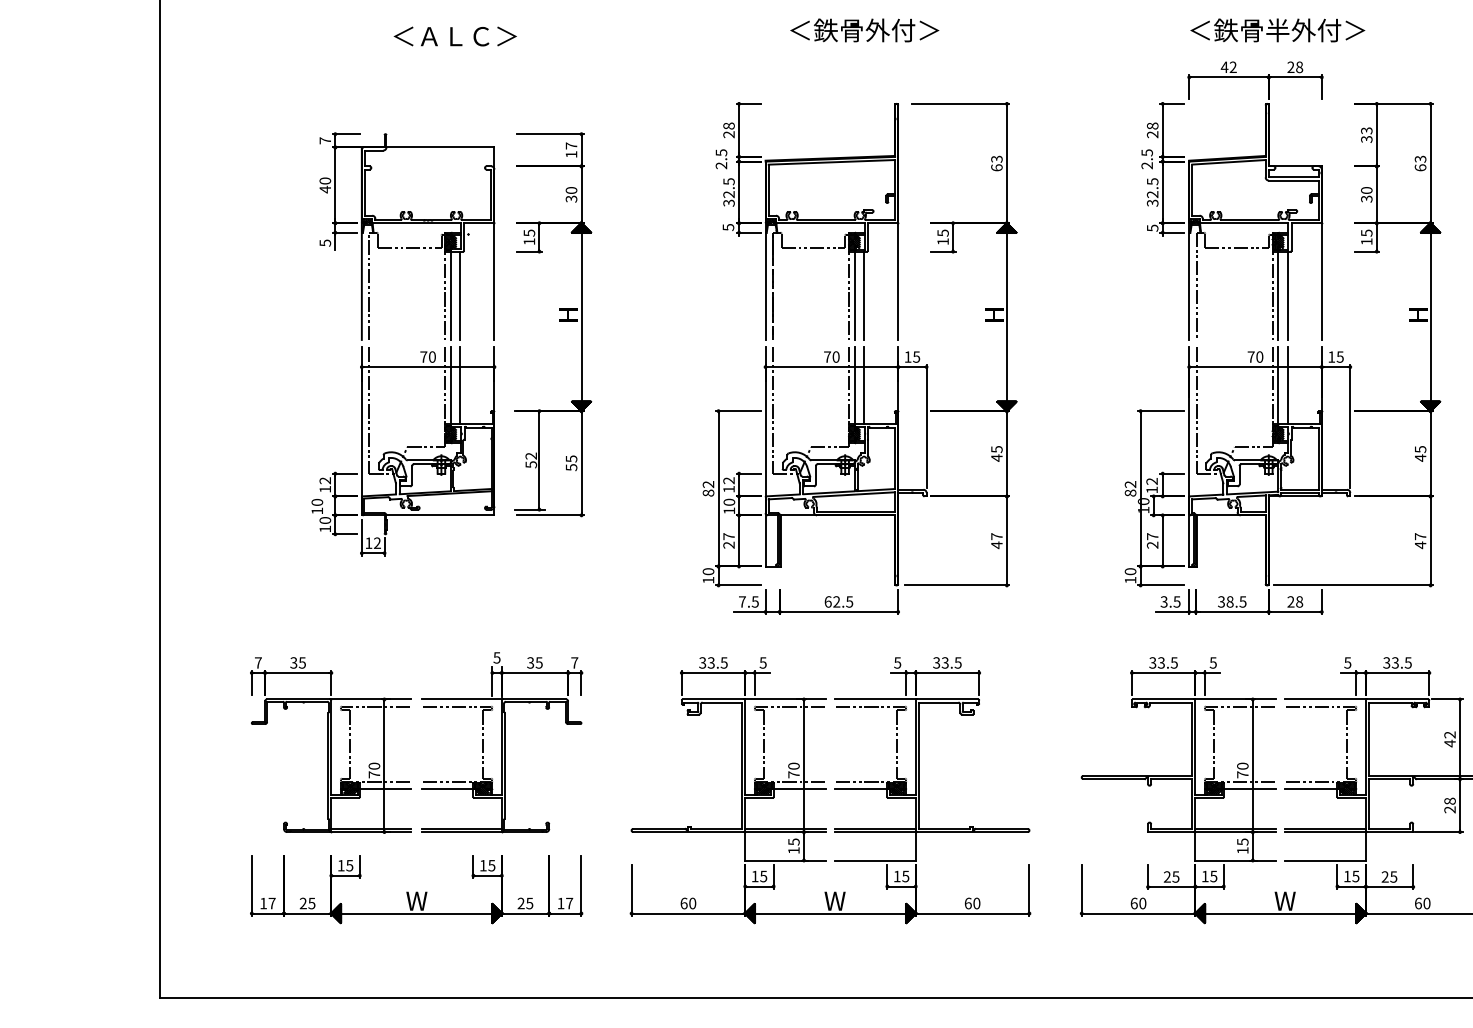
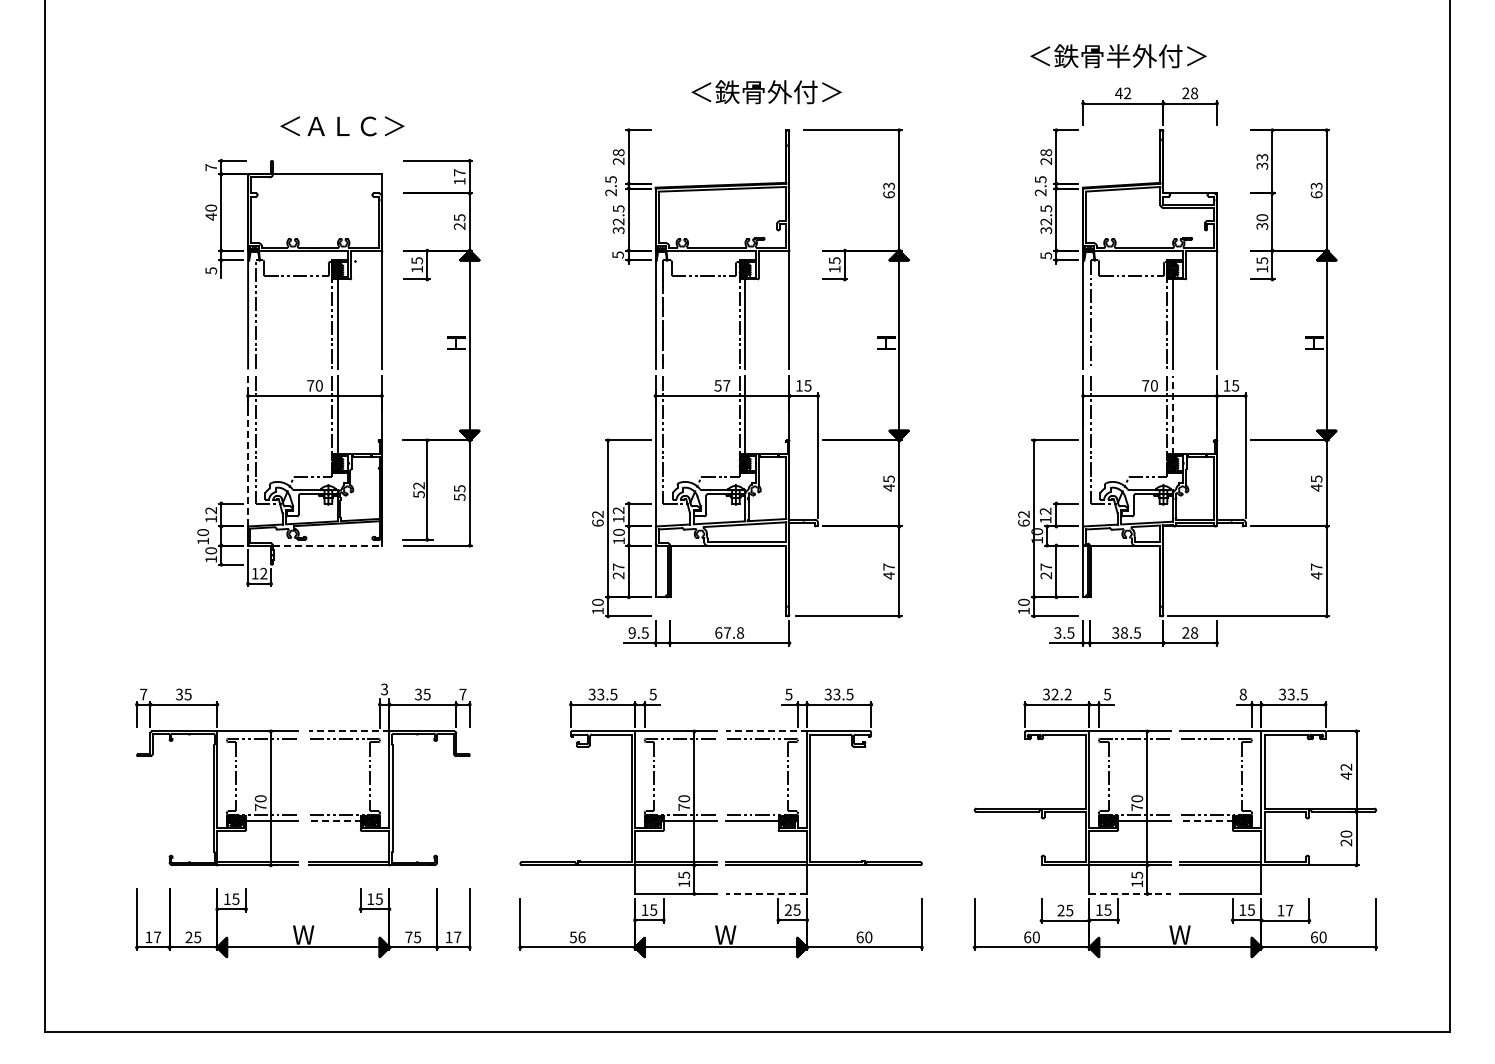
text: (864, 30) -> (766, 92), moved
text: (1277, 30) -> (1118, 56), moved
text: (455, 36) -> (342, 126), moved
text: (571, 194) -> (459, 221), 30 -> 25
line: (460, 295) -> (347, 323), removed
line: (864, 295) -> (755, 323), removed
line: (1287, 295) -> (1182, 323), removed
text: (831, 356) -> (722, 385), 70 -> 57
line: (460, 385) -> (347, 414), removed
line: (864, 385) -> (755, 414), removed
line: (1278, 385) -> (1173, 414), solid -> dashed
line: (1287, 385) -> (1182, 414), removed
line: (362, 431) -> (248, 460), solid -> dashed
text: (708, 492) -> (597, 522), 82 -> 62
text: (1130, 492) -> (1023, 522), 82 -> 62
line: (440, 515) -> (327, 545), solid -> dashed
text: (741, 601) -> (631, 632), 7.5 -> 9.5
text: (842, 601) -> (733, 632), 62.5 -> 67.8
text: (496, 656) -> (384, 688), 5 -> 3
text: (1167, 662) -> (1061, 694), 33.5 -> 32.2
text: (1347, 662) -> (1242, 694), 5 -> 8
line: (462, 699) -> (349, 731), solid -> dashed
line: (875, 699) -> (766, 731), solid -> dashed
line: (448, 788) -> (335, 821), solid -> dashed
line: (1311, 788) -> (1206, 821), solid -> dashed
text: (1450, 800) -> (1346, 833), 28 -> 20
line: (875, 860) -> (766, 893), solid -> dashed
line: (1236, 860) -> (1130, 893), solid -> dashed
text: (896, 875) -> (787, 909), 15 -> 25
text: (1389, 876) -> (1285, 910), 25 -> 17
text: (520, 903) -> (408, 937), 25 -> 75
text: (688, 903) -> (577, 937), 60 -> 56

